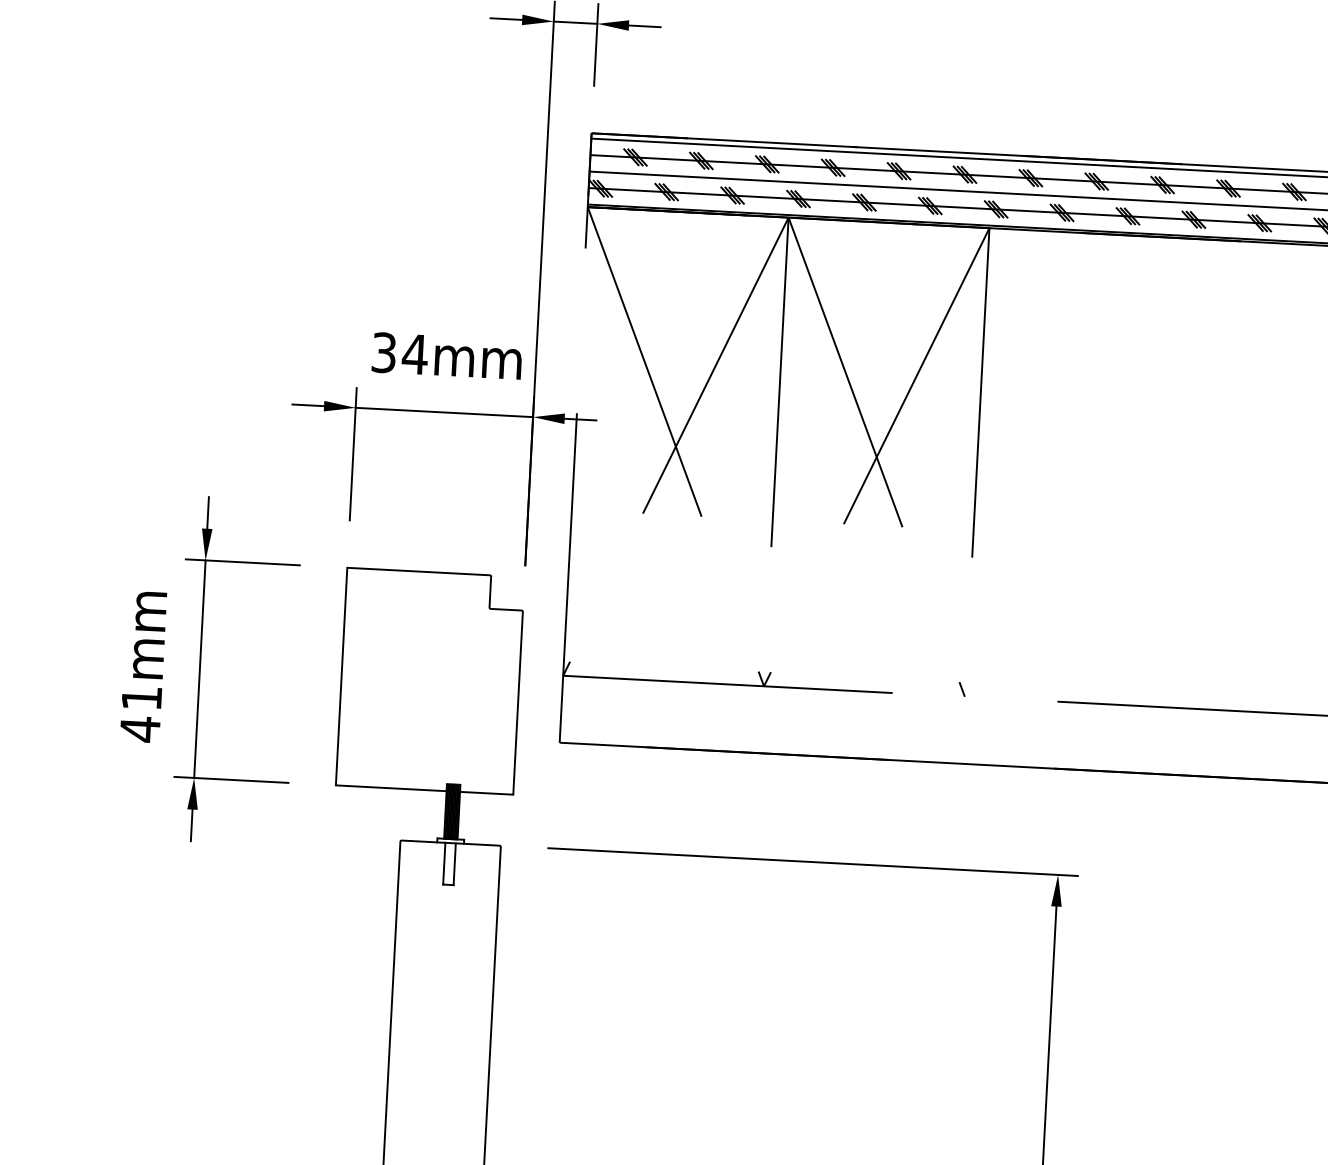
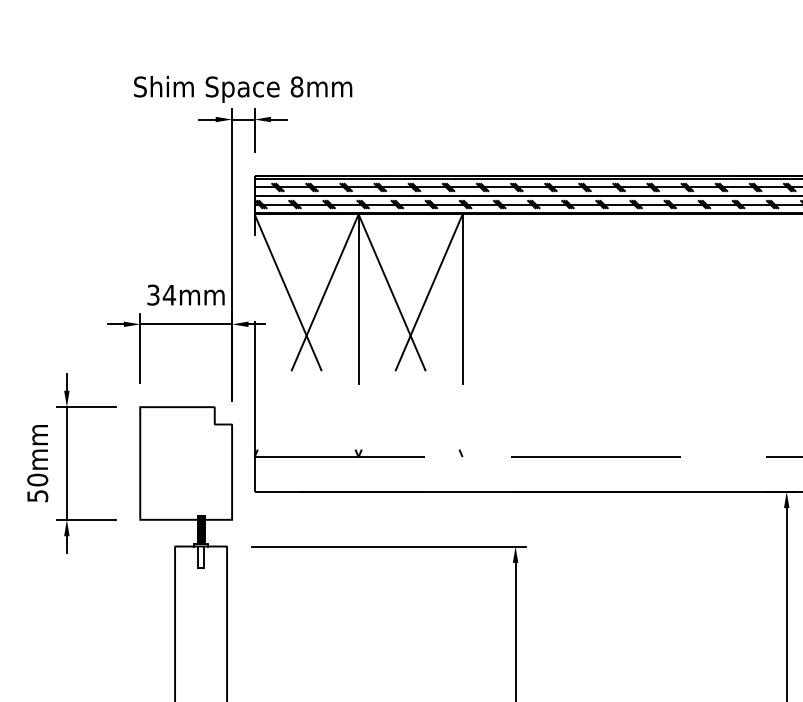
text: (140, 712) -> (37, 487), 41mm -> 50mm

